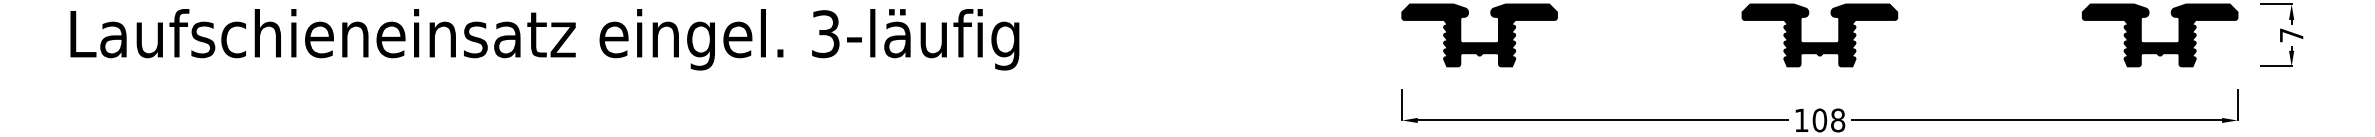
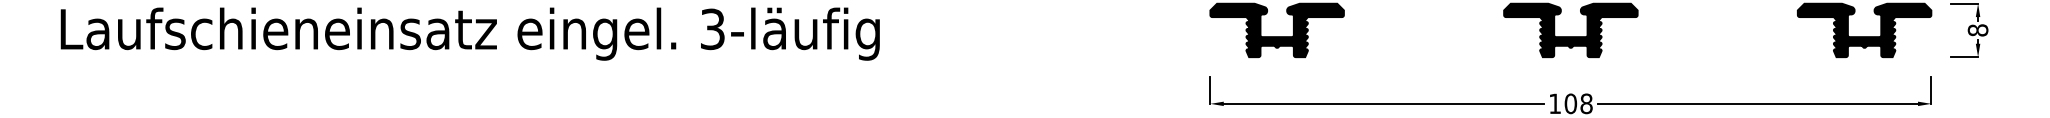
text: (2290, 35) -> (1977, 30), 7 -> 8

